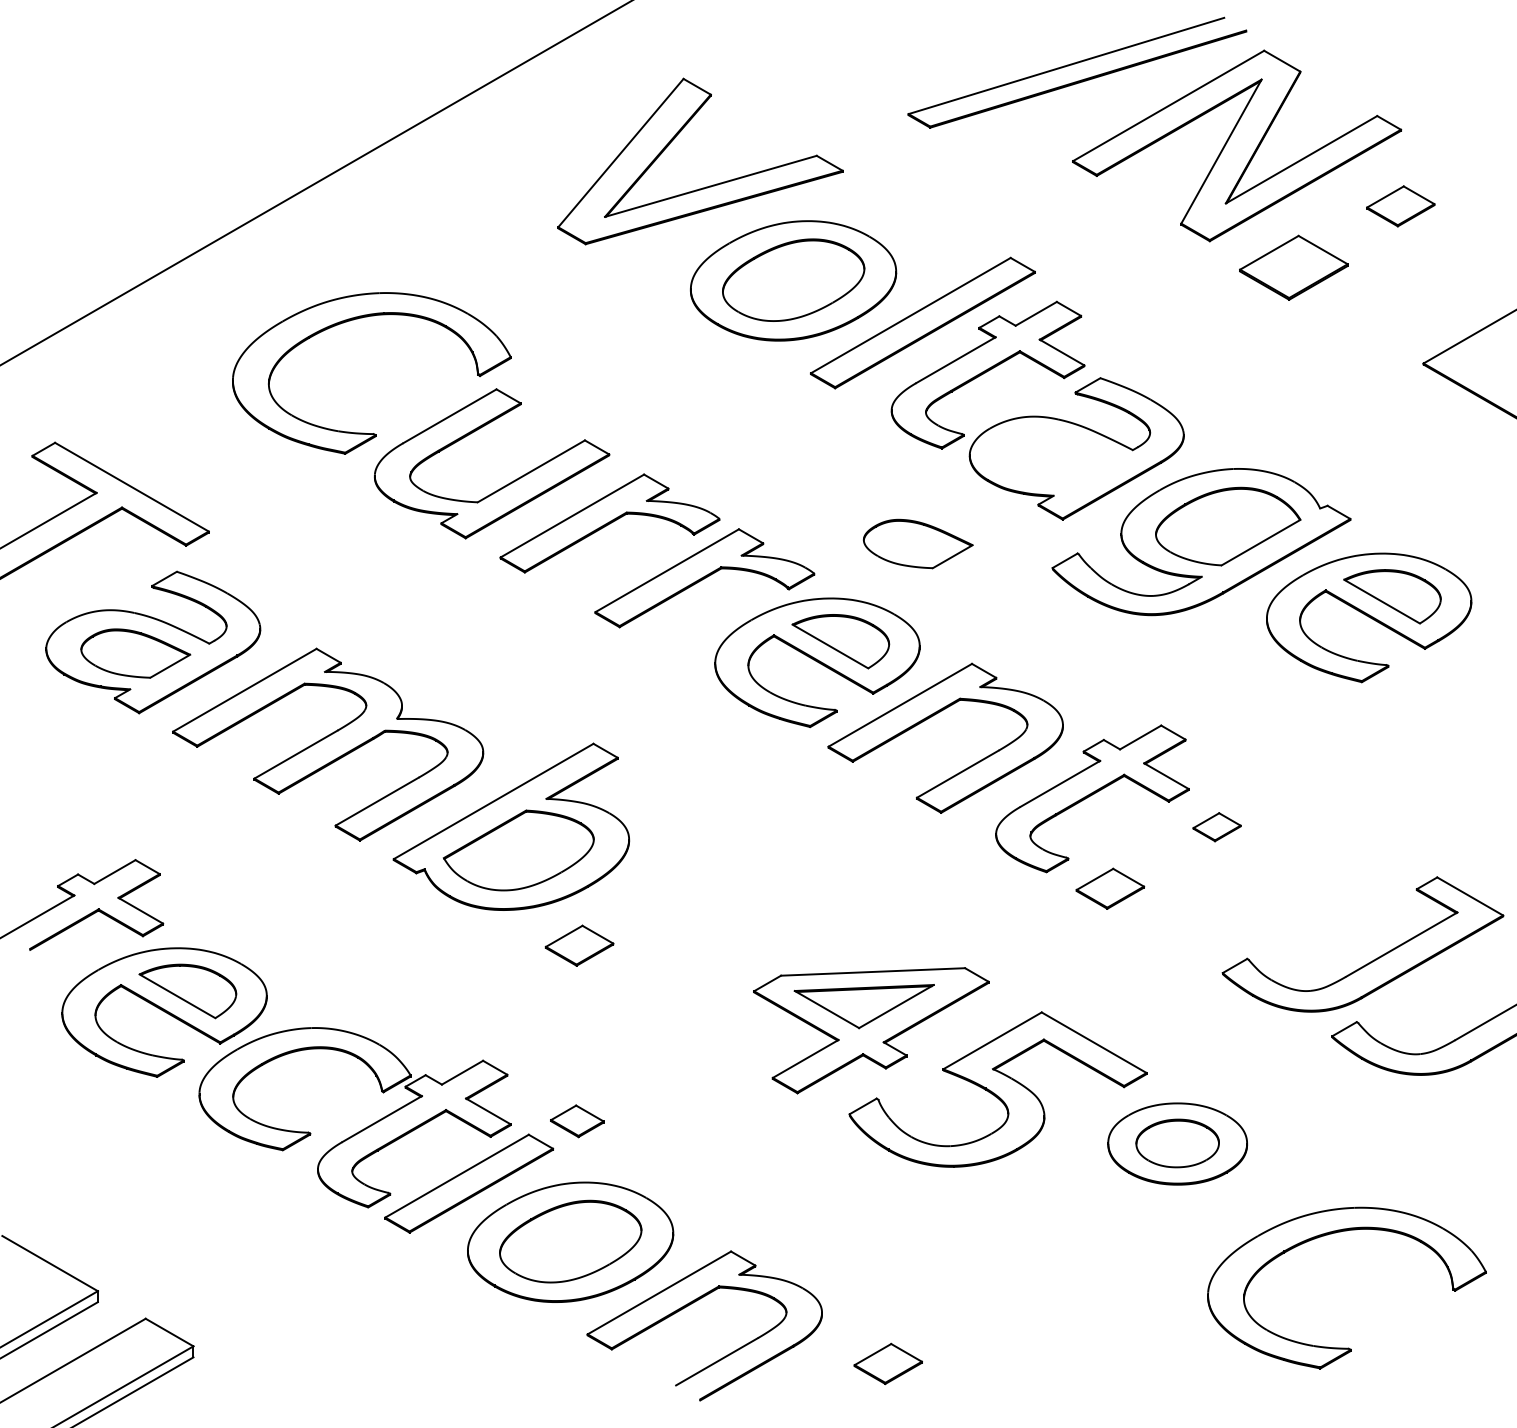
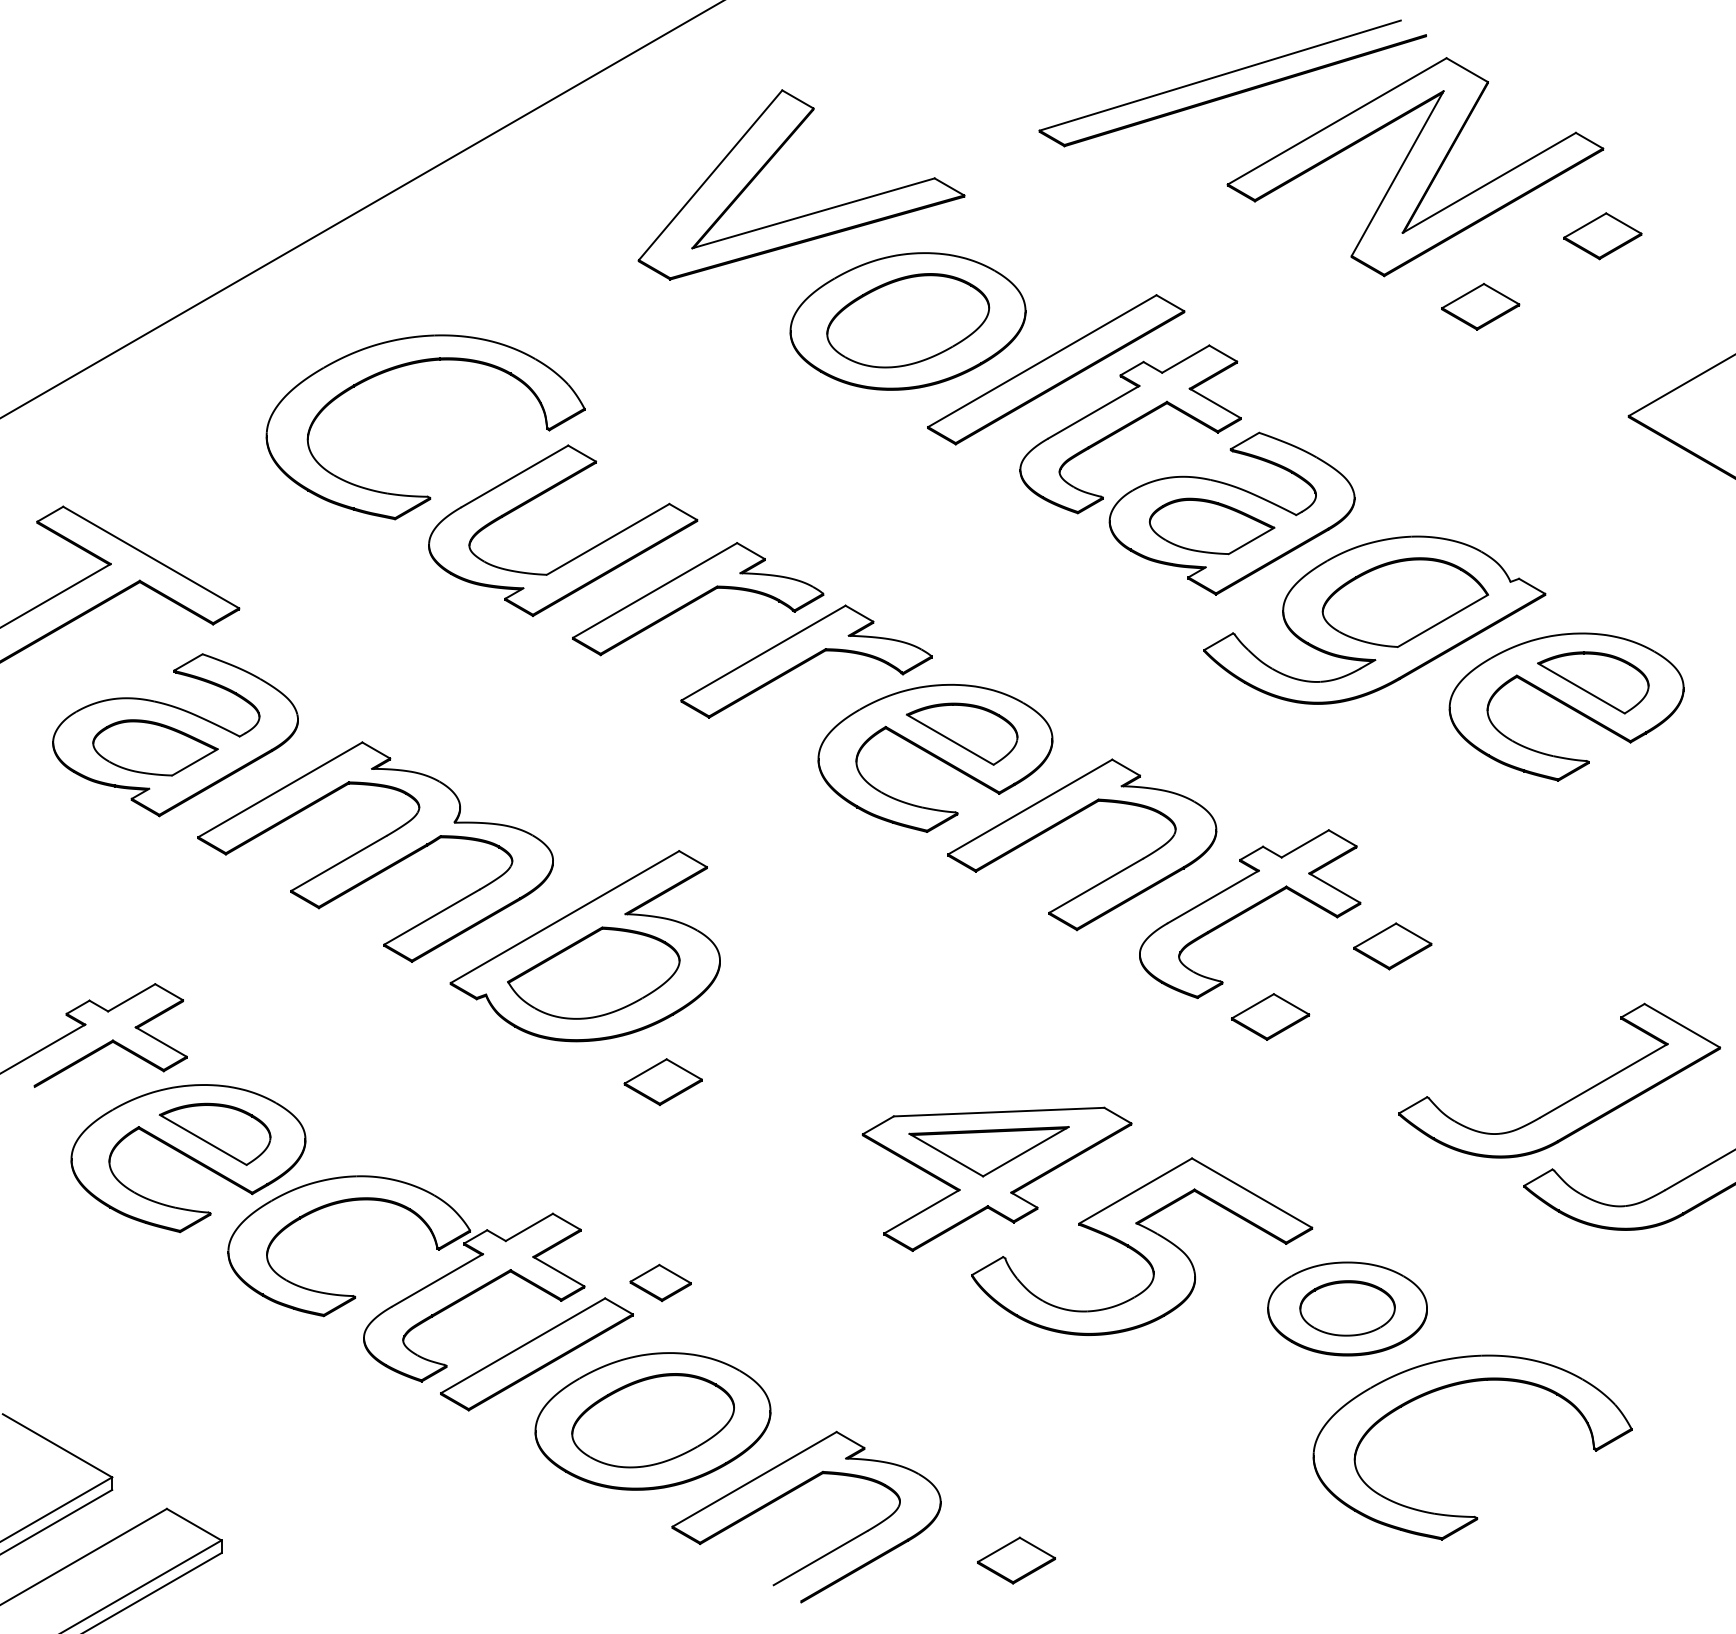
part: (1293, 268) -> (1480, 307), size x0.62
part: (918, 543) -> (1212, 525), moved
part: (1216, 827) -> (1391, 946), size x1.43
part: (1331, 1234) -> (1454, 1386), moved

